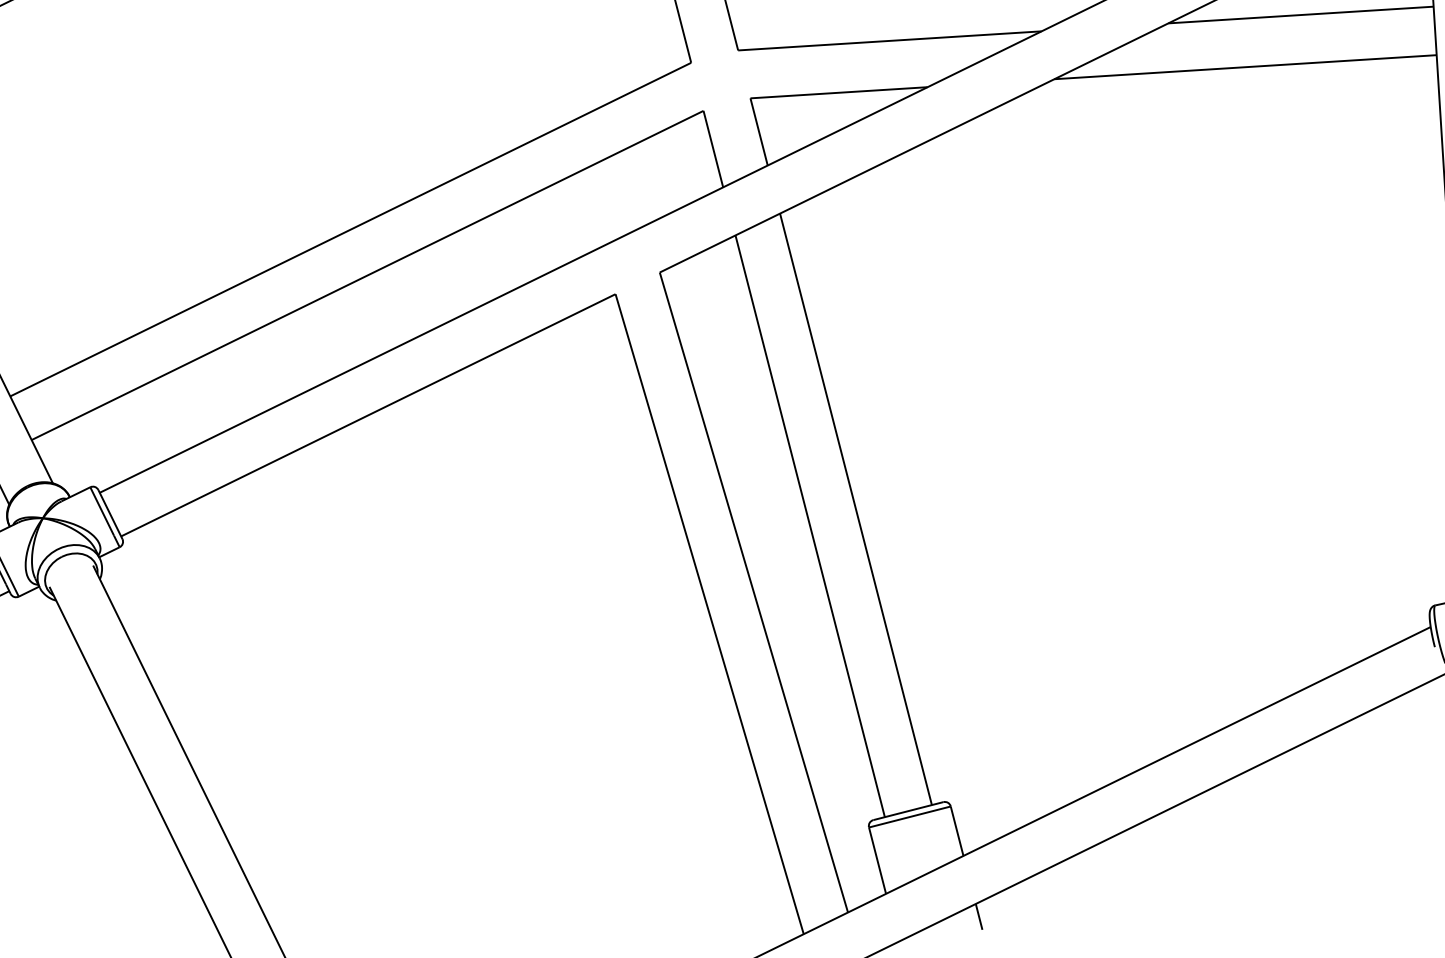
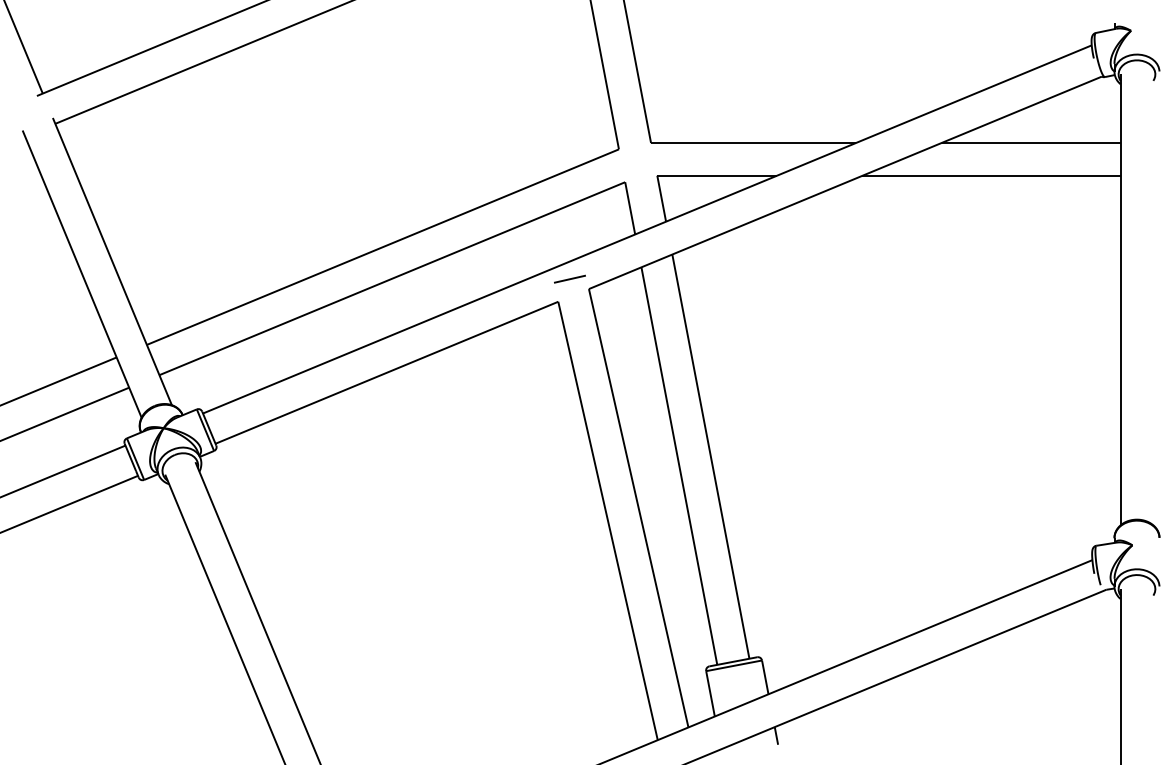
line: (629, 258) -> (569, 278), added

